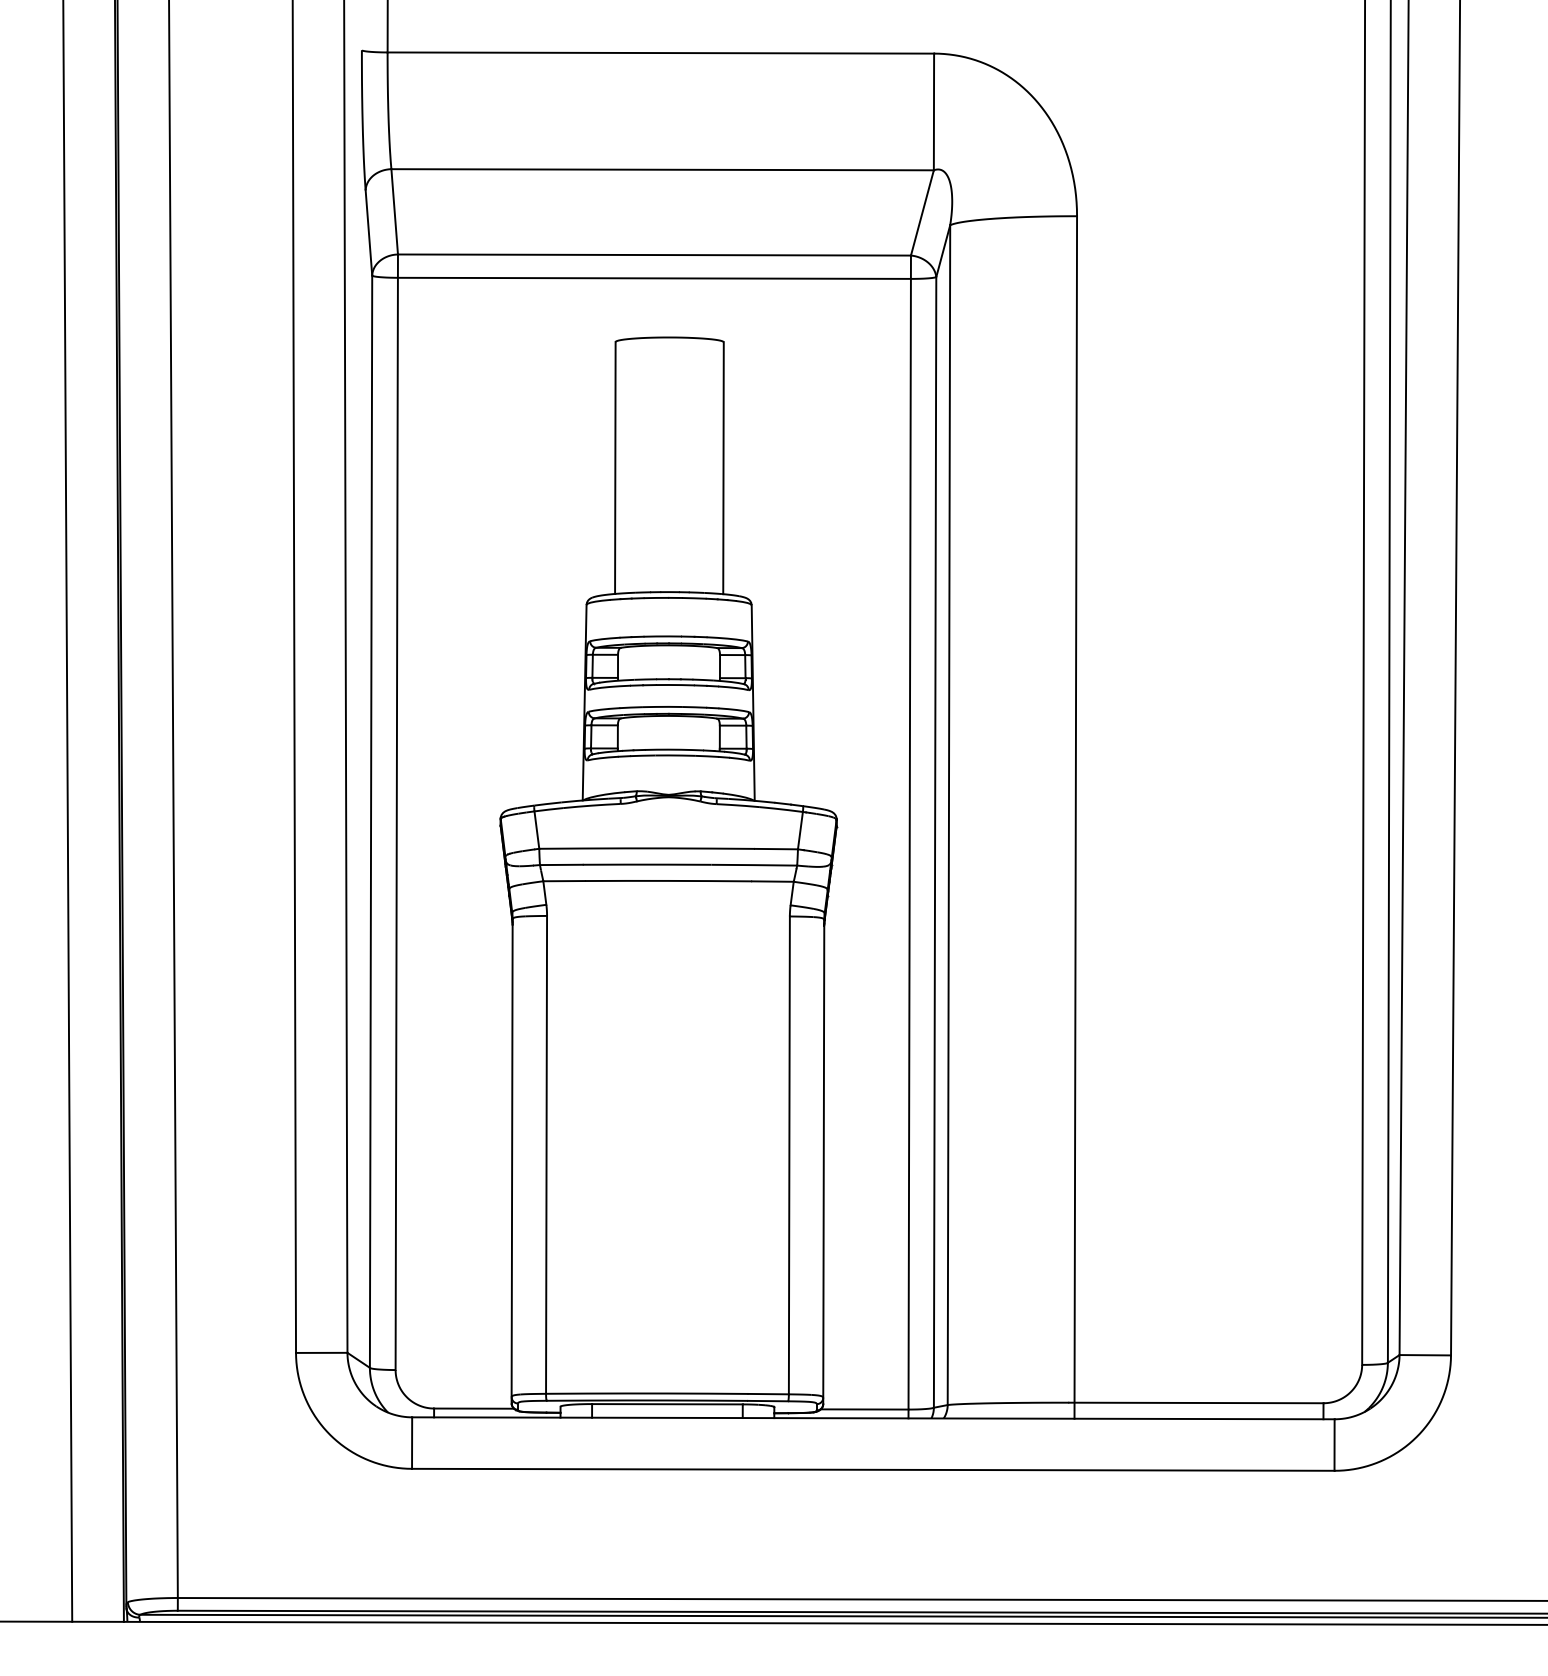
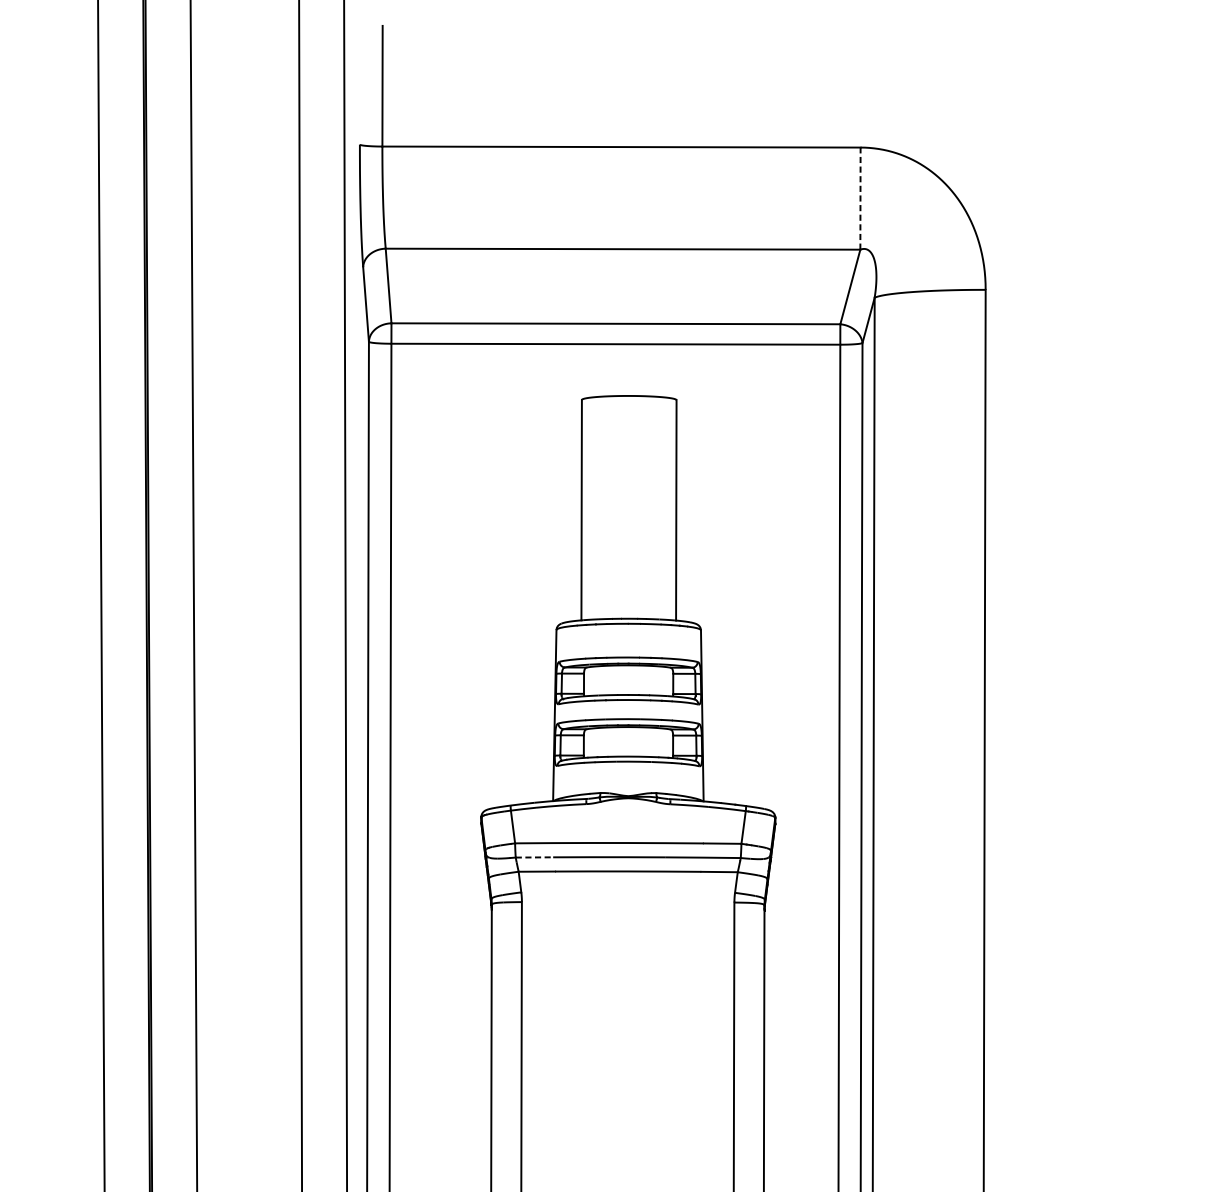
line: (933, 111) -> (860, 198), solid -> dashed
line: (561, 864) -> (534, 857), solid -> dashed

